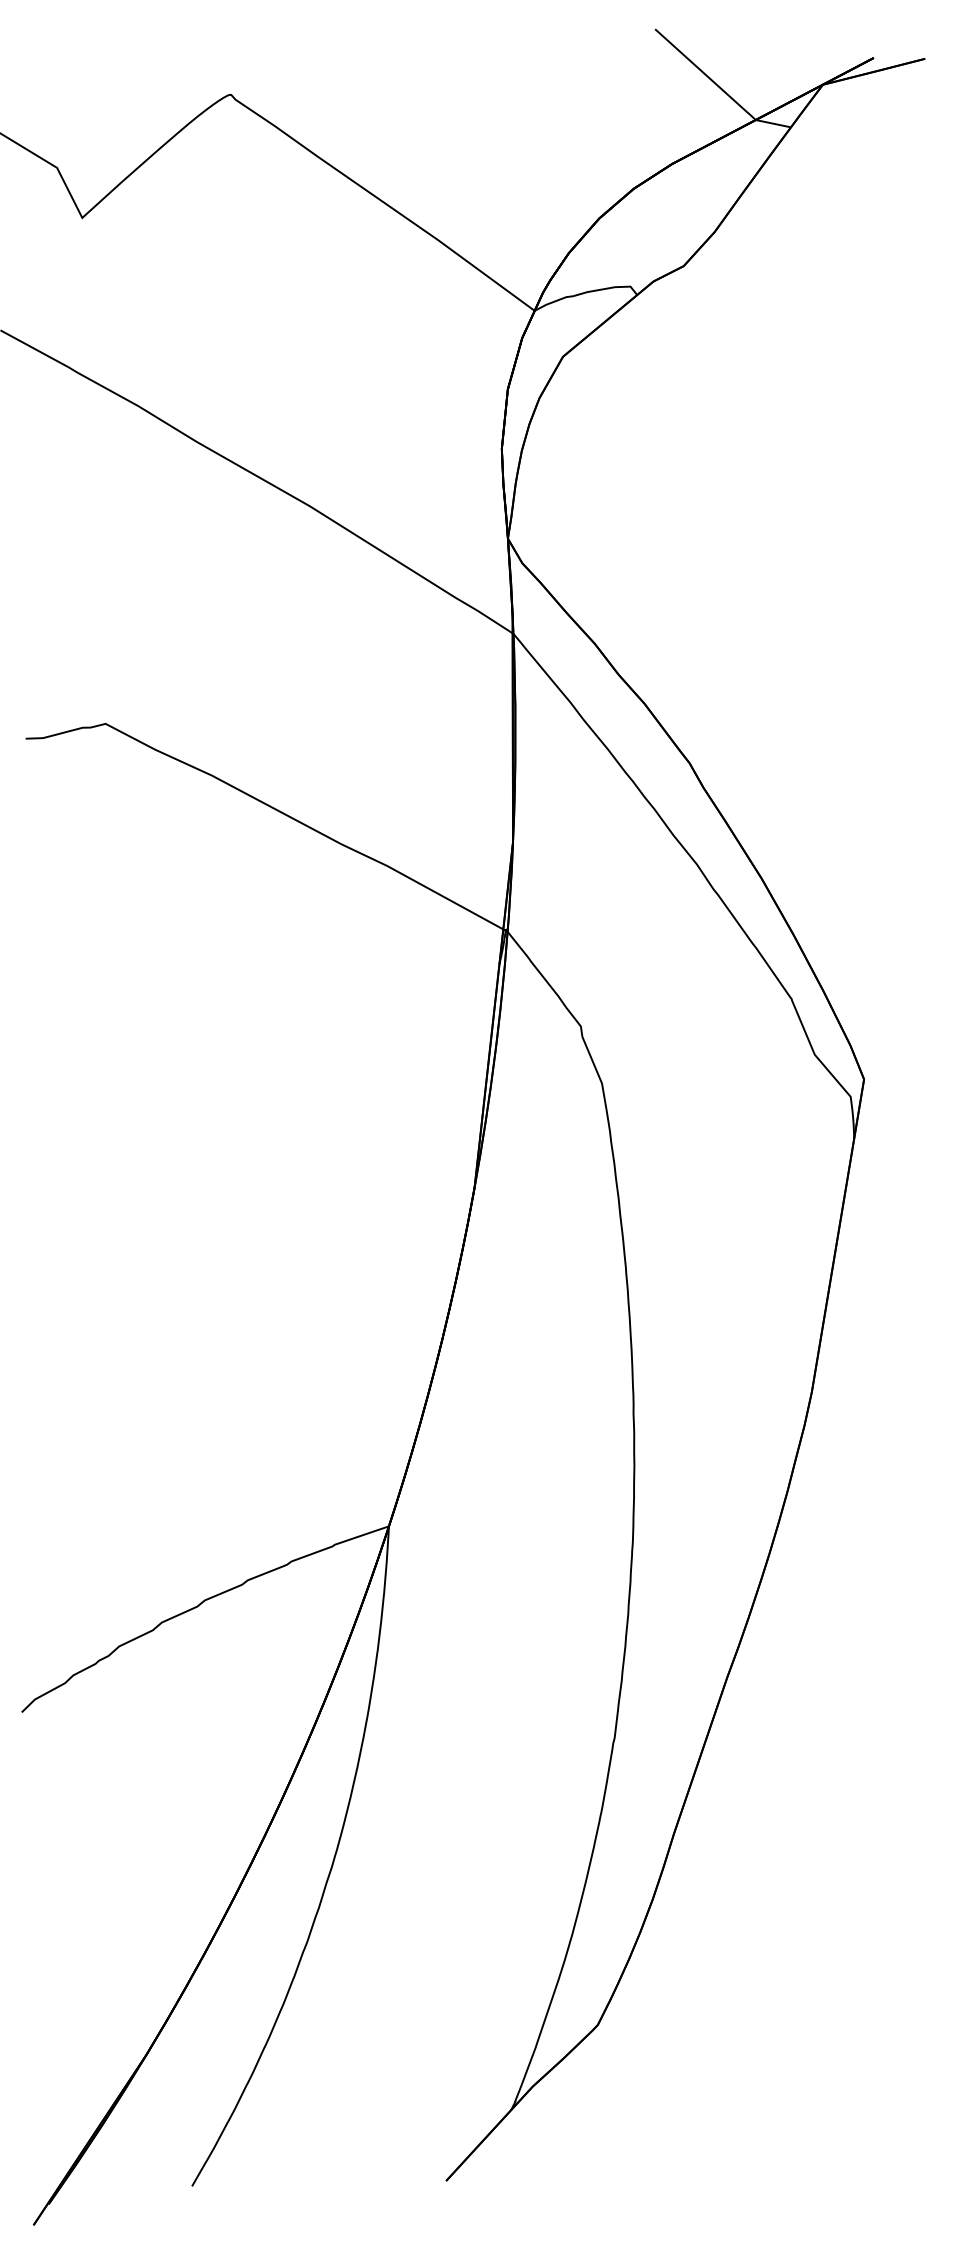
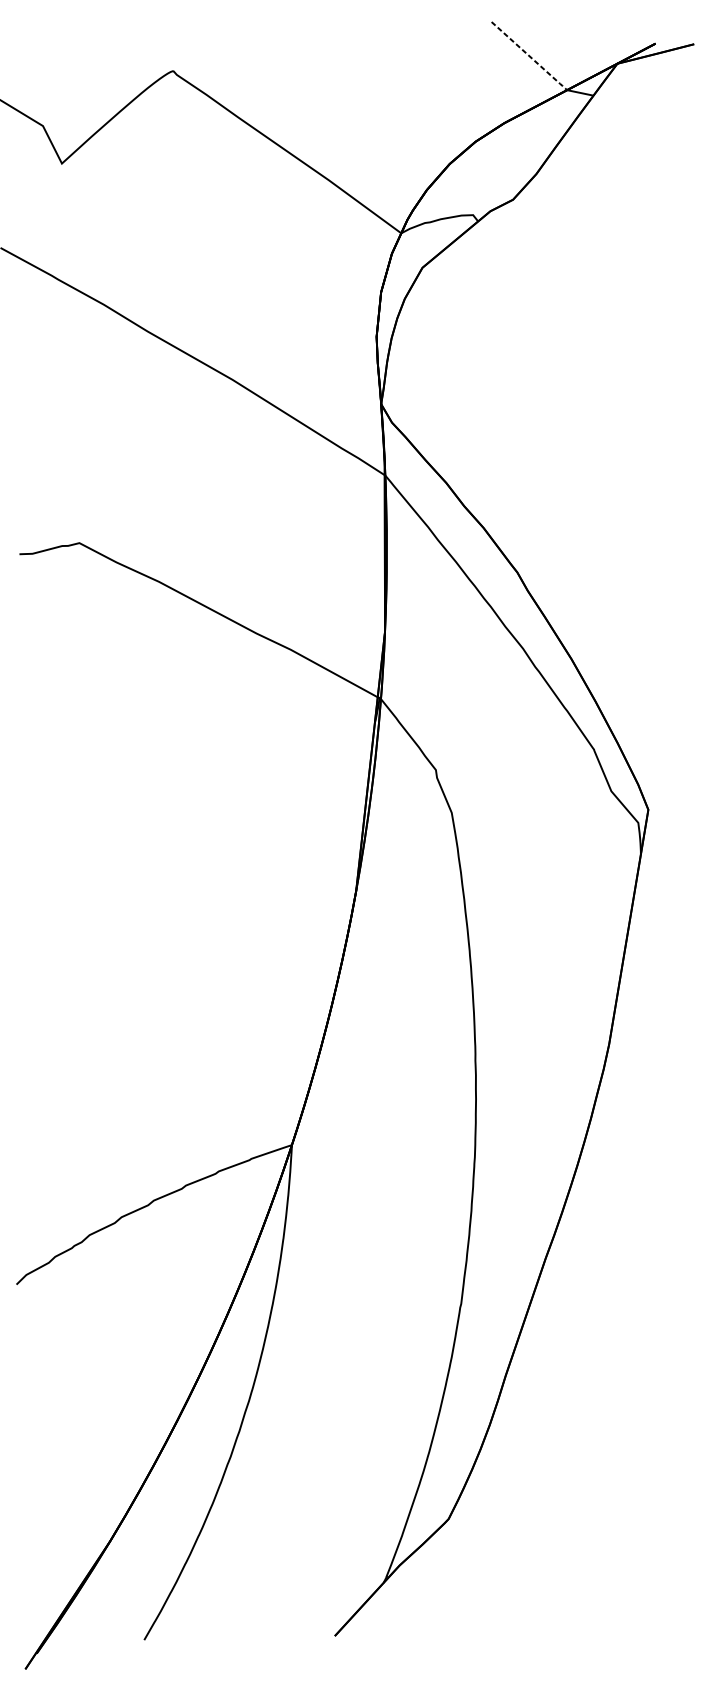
line: (707, 76) -> (530, 57), solid -> dashed

